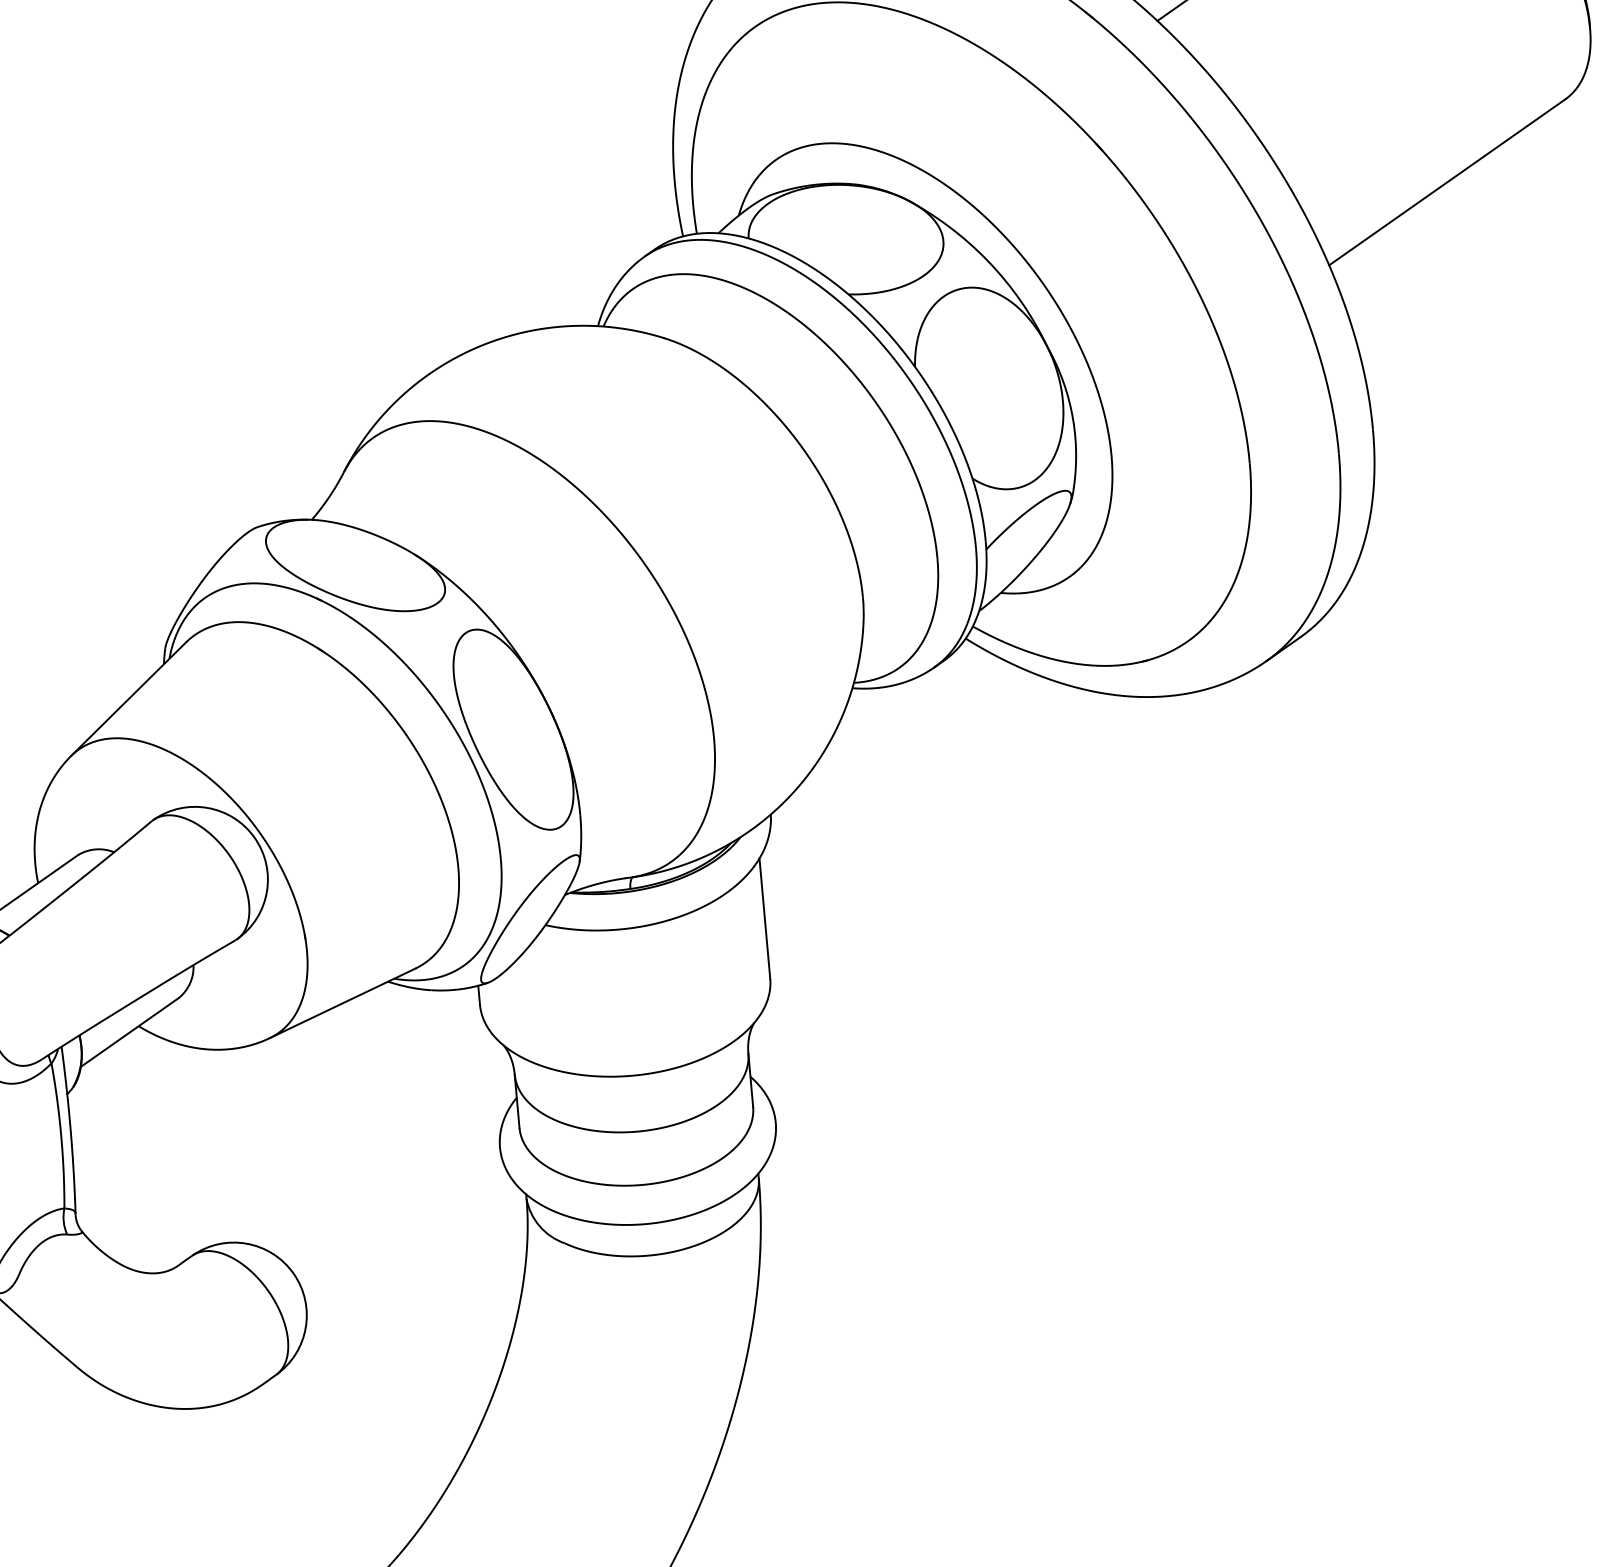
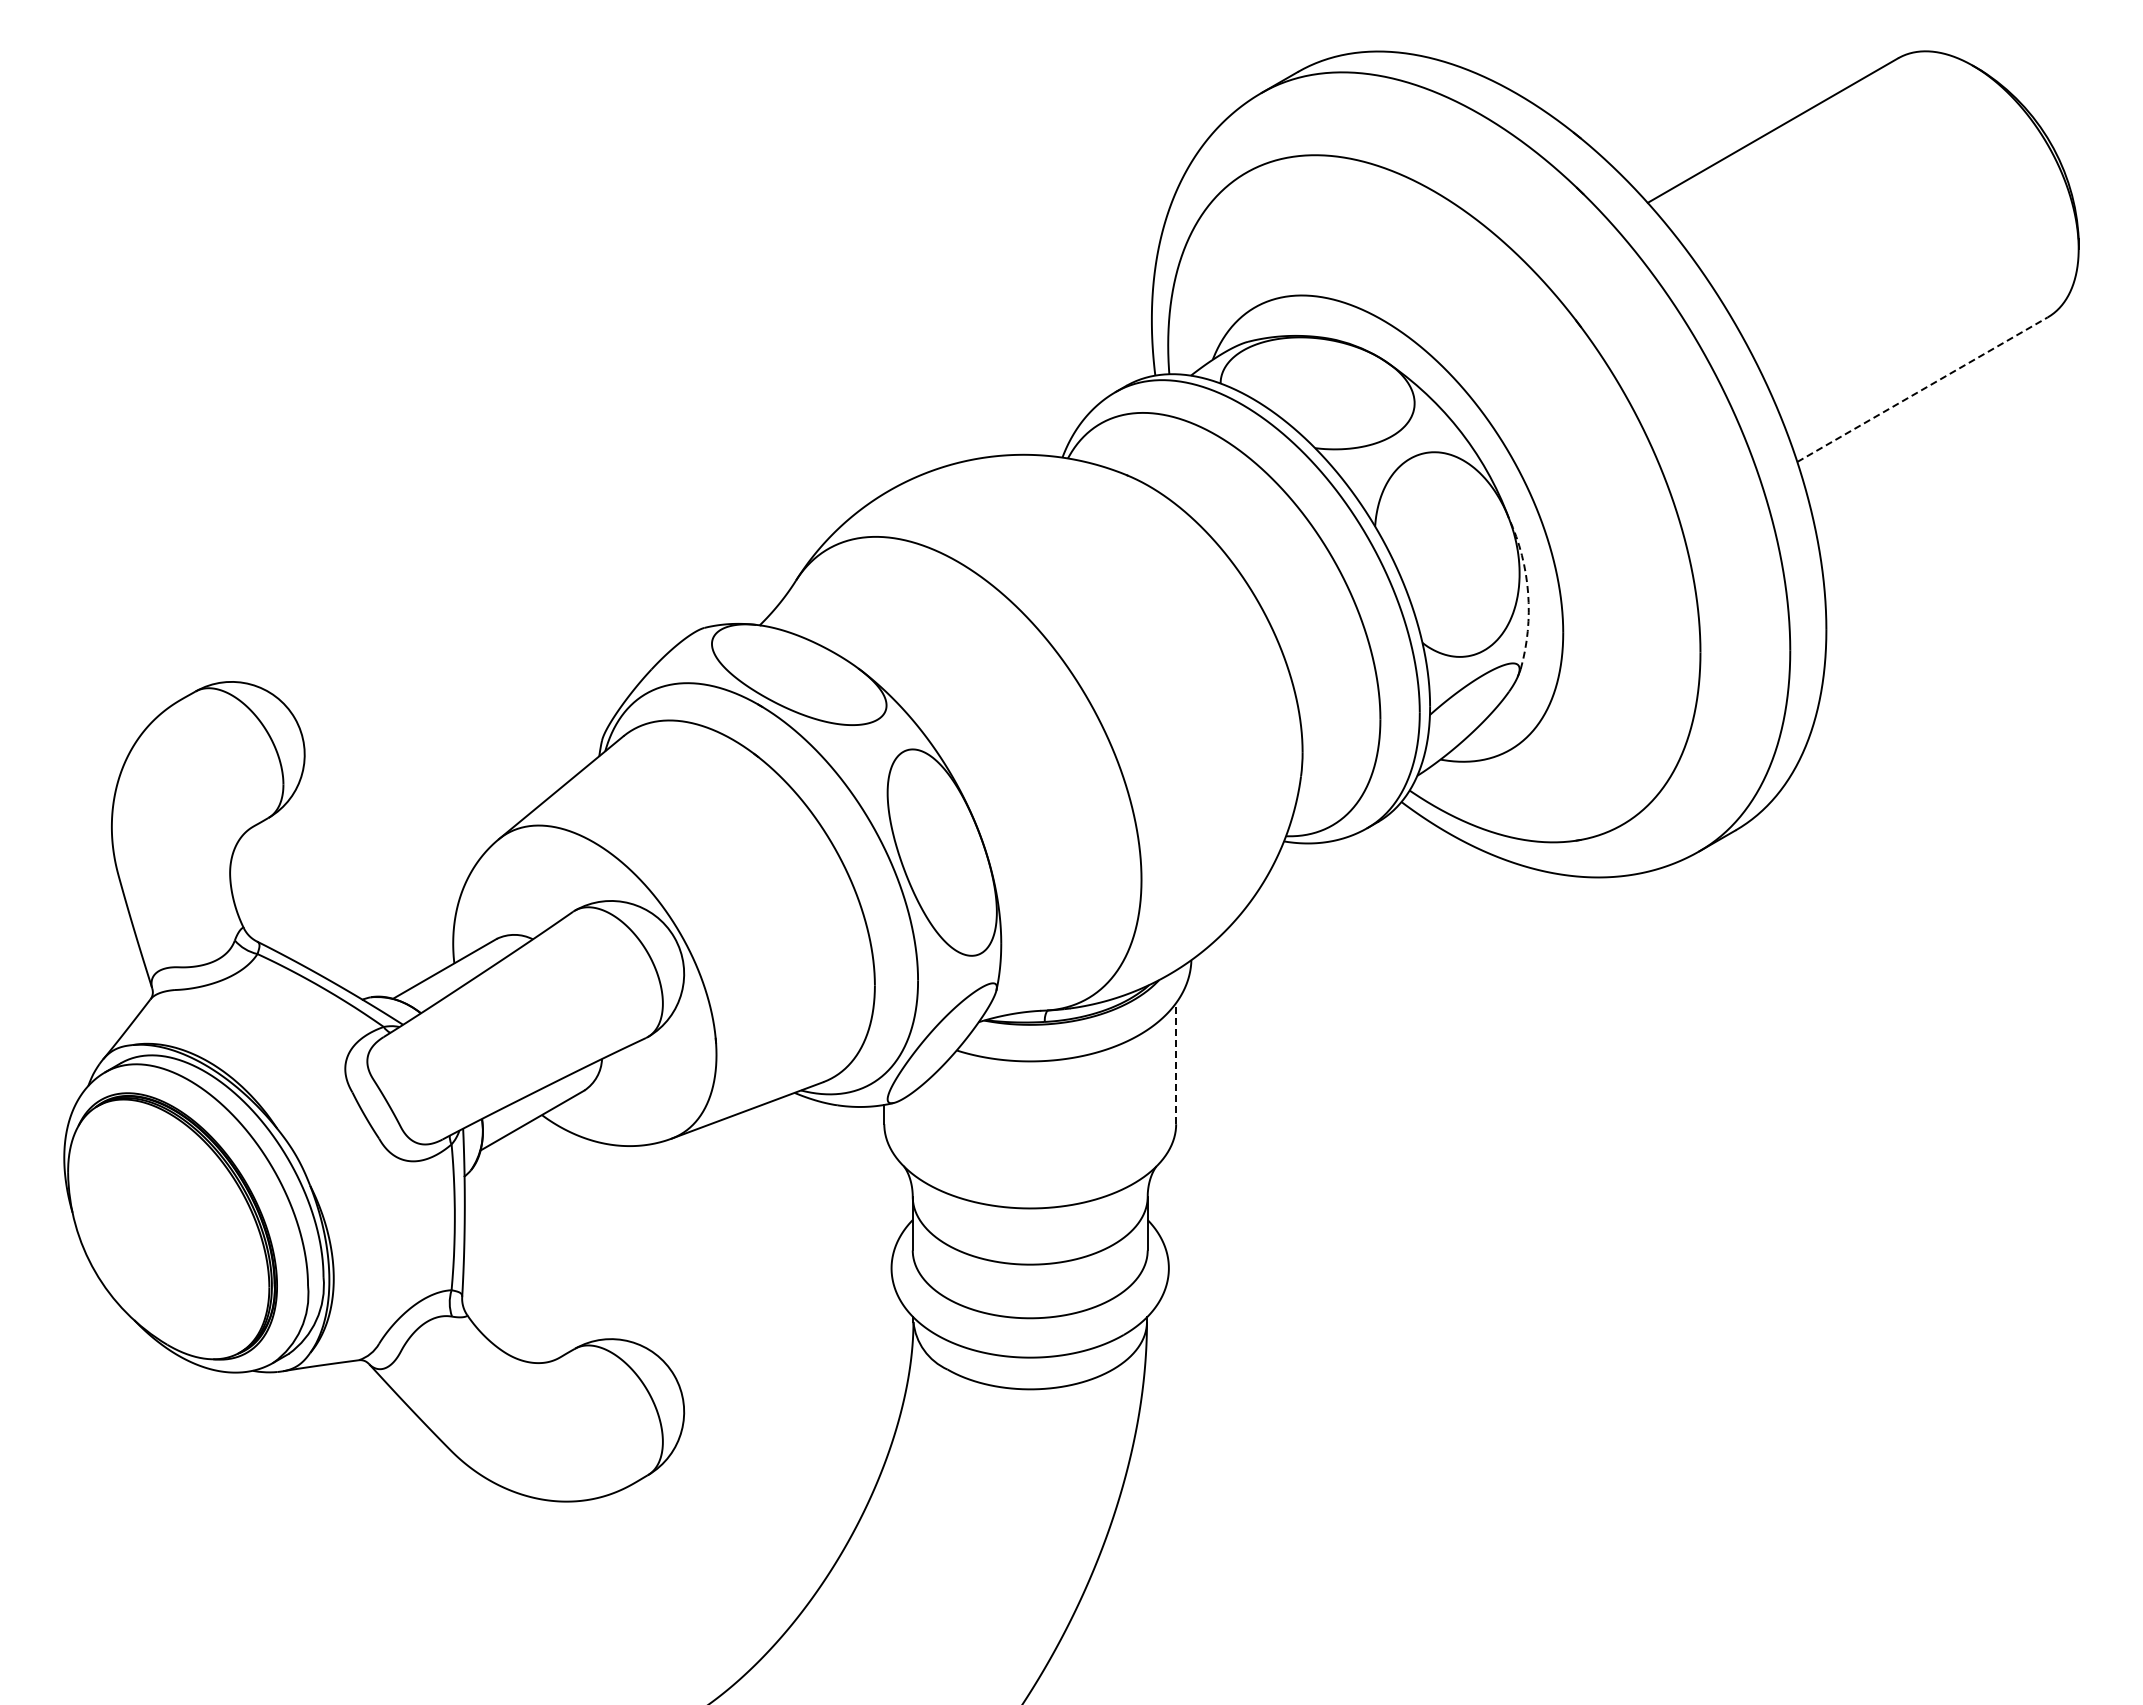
line: (1447, 182) -> (1922, 389), solid -> dashed
arc: (1073, 419) -> (1528, 593), solid -> dashed
line: (765, 918) -> (1176, 1063), solid -> dashed

